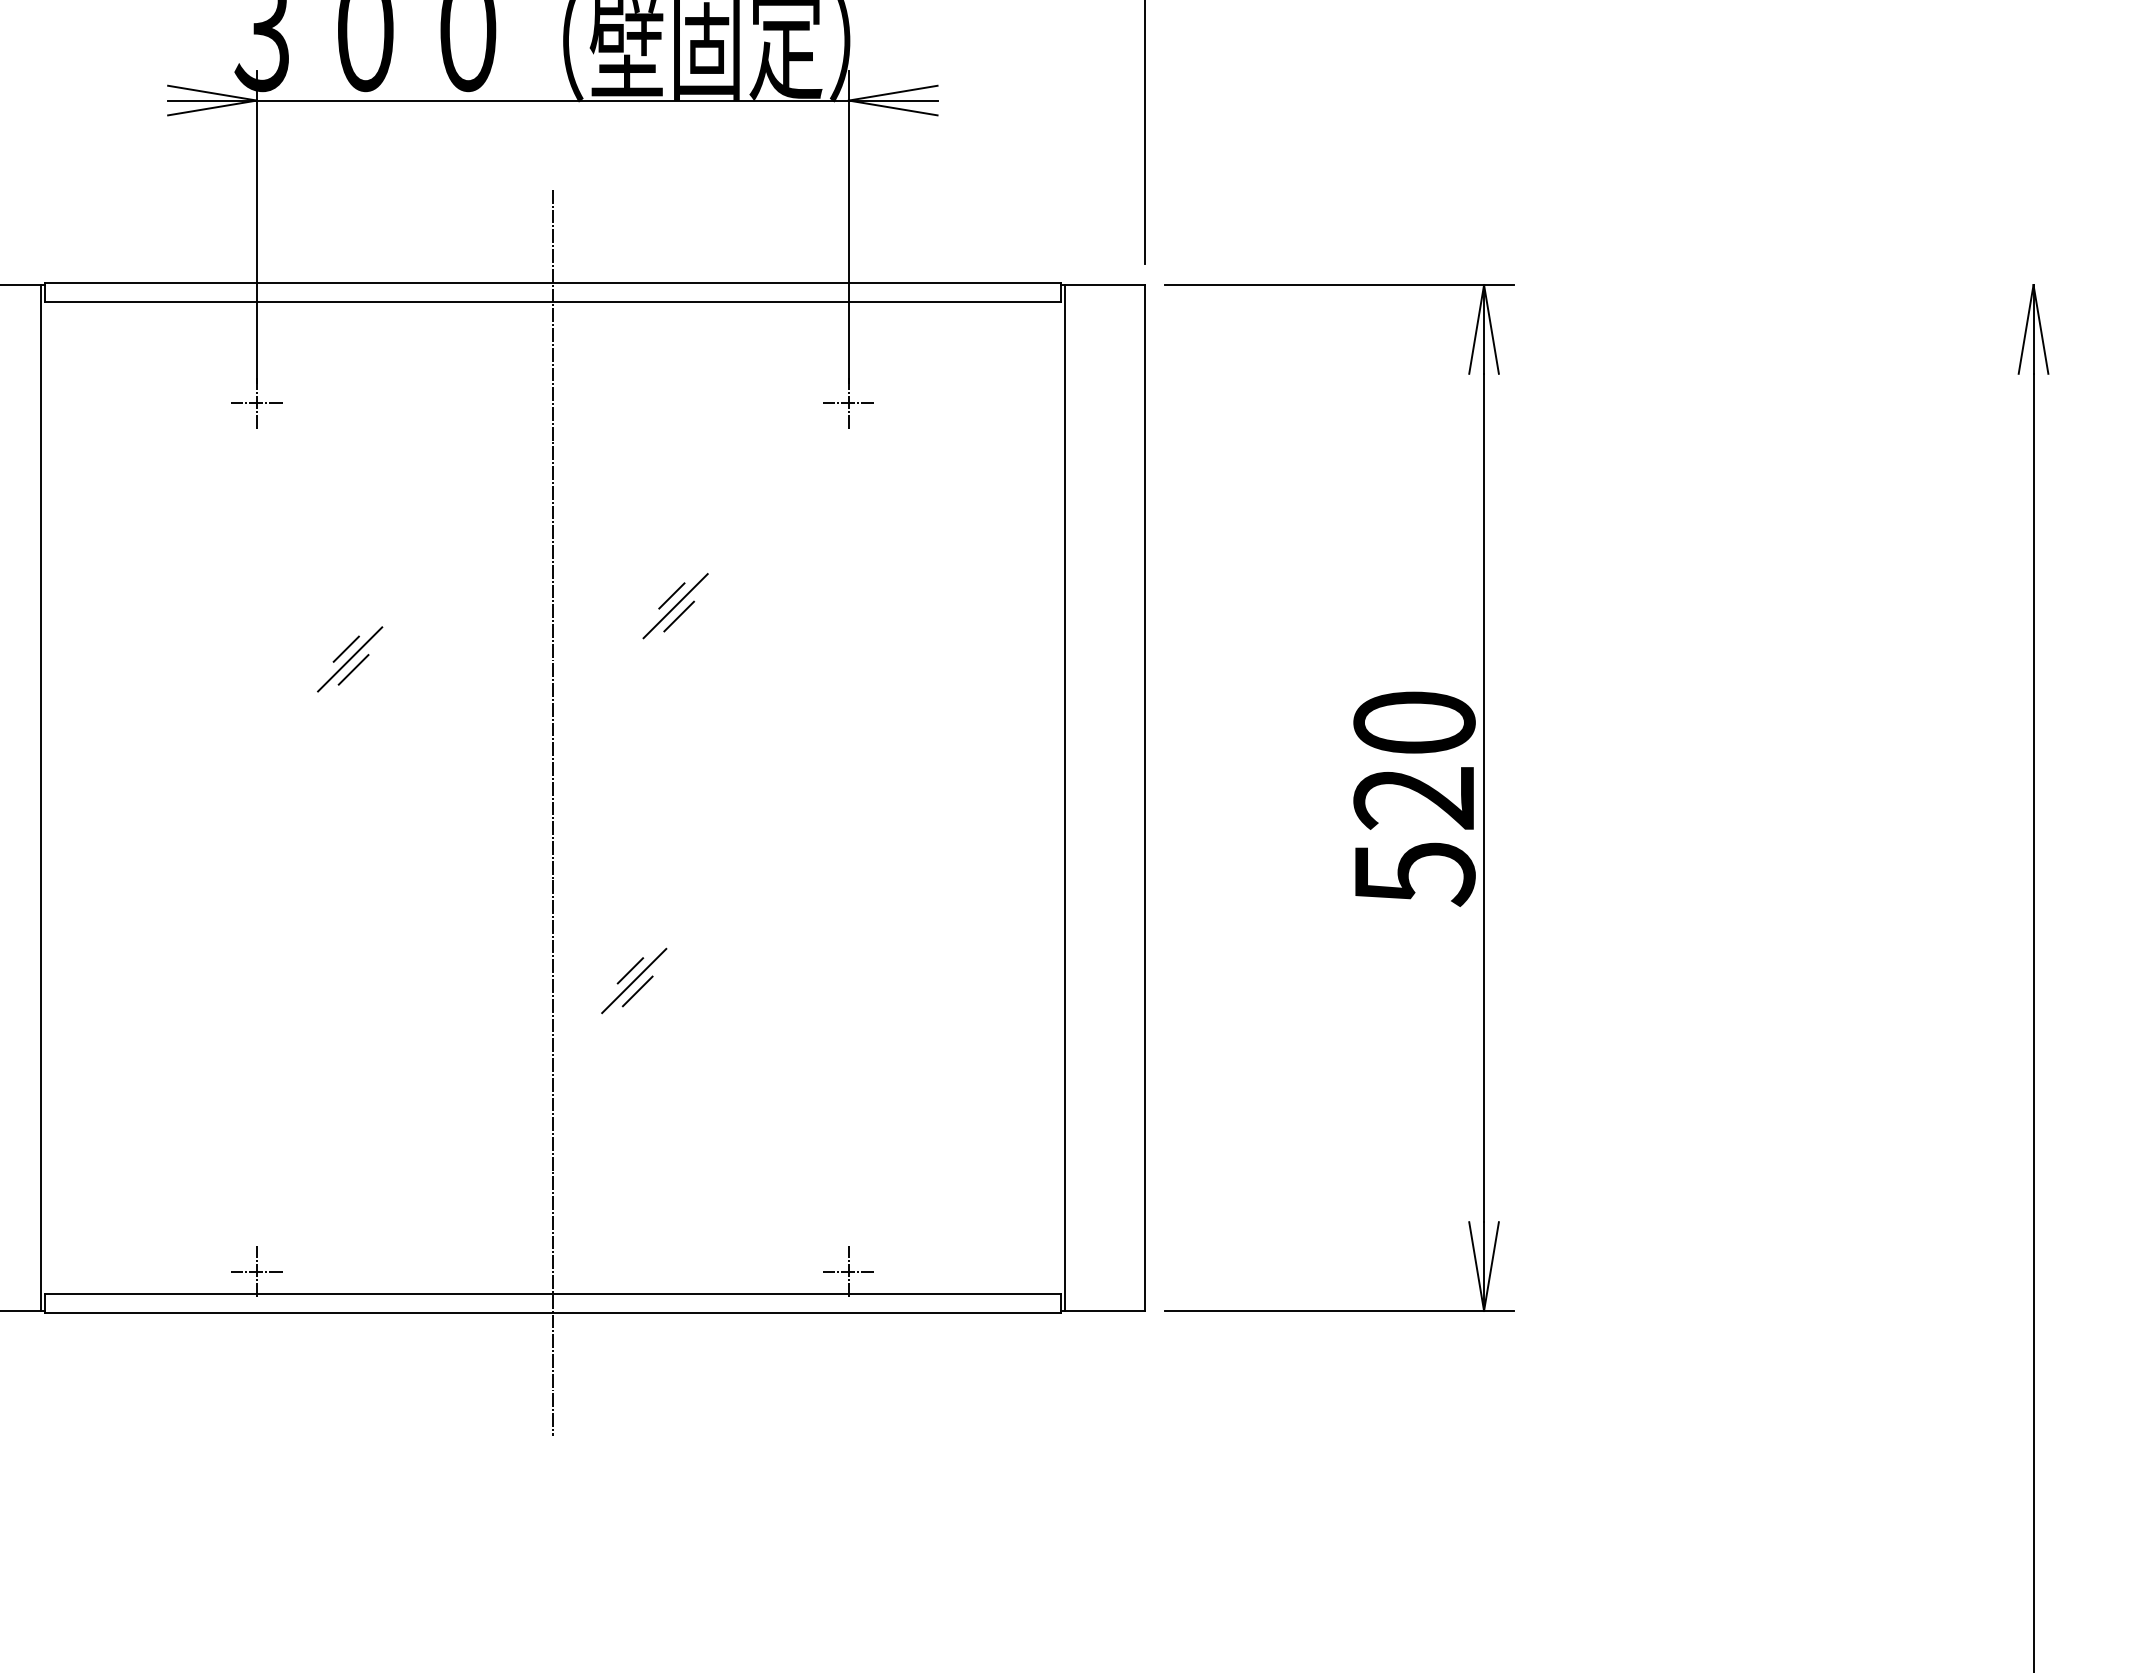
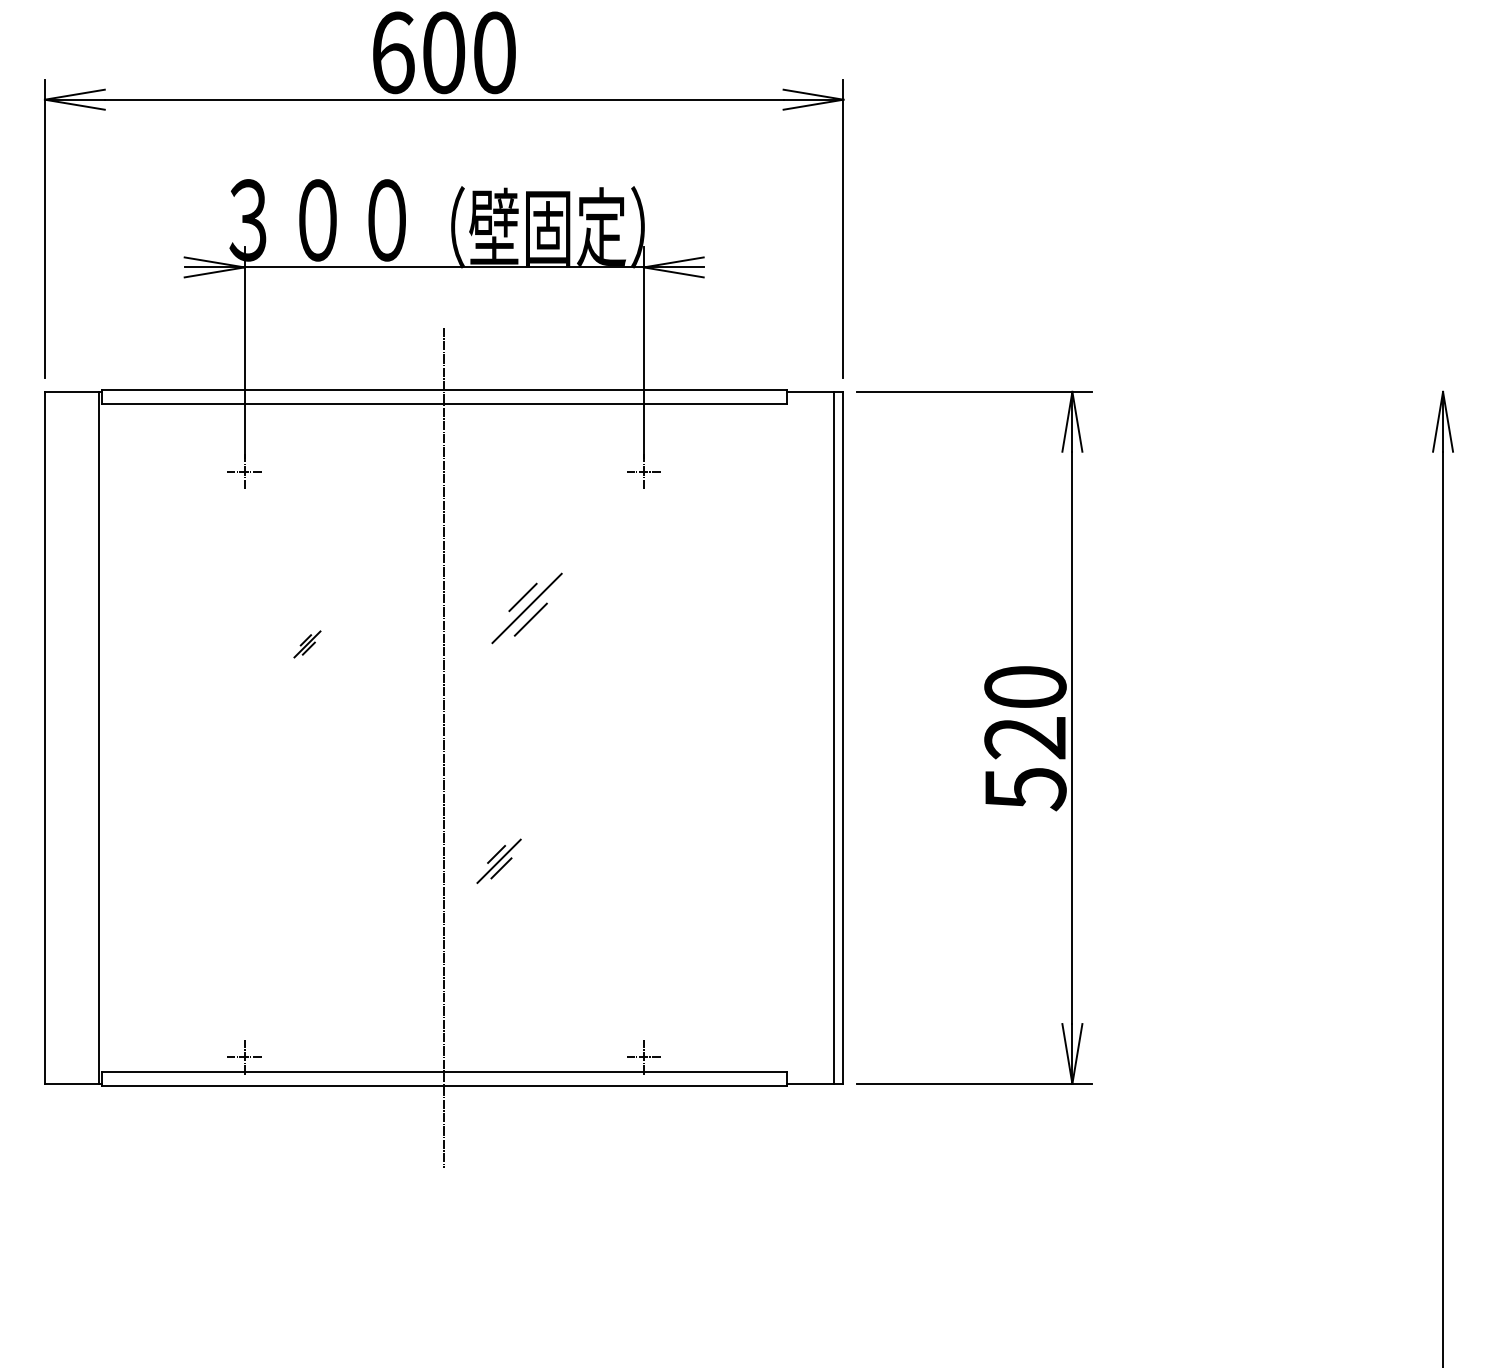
part: (674, 606) -> (526, 608), size x1.6
part: (350, 659) -> (307, 644), size x0.6
line: (1064, 797) -> (833, 737), moved

